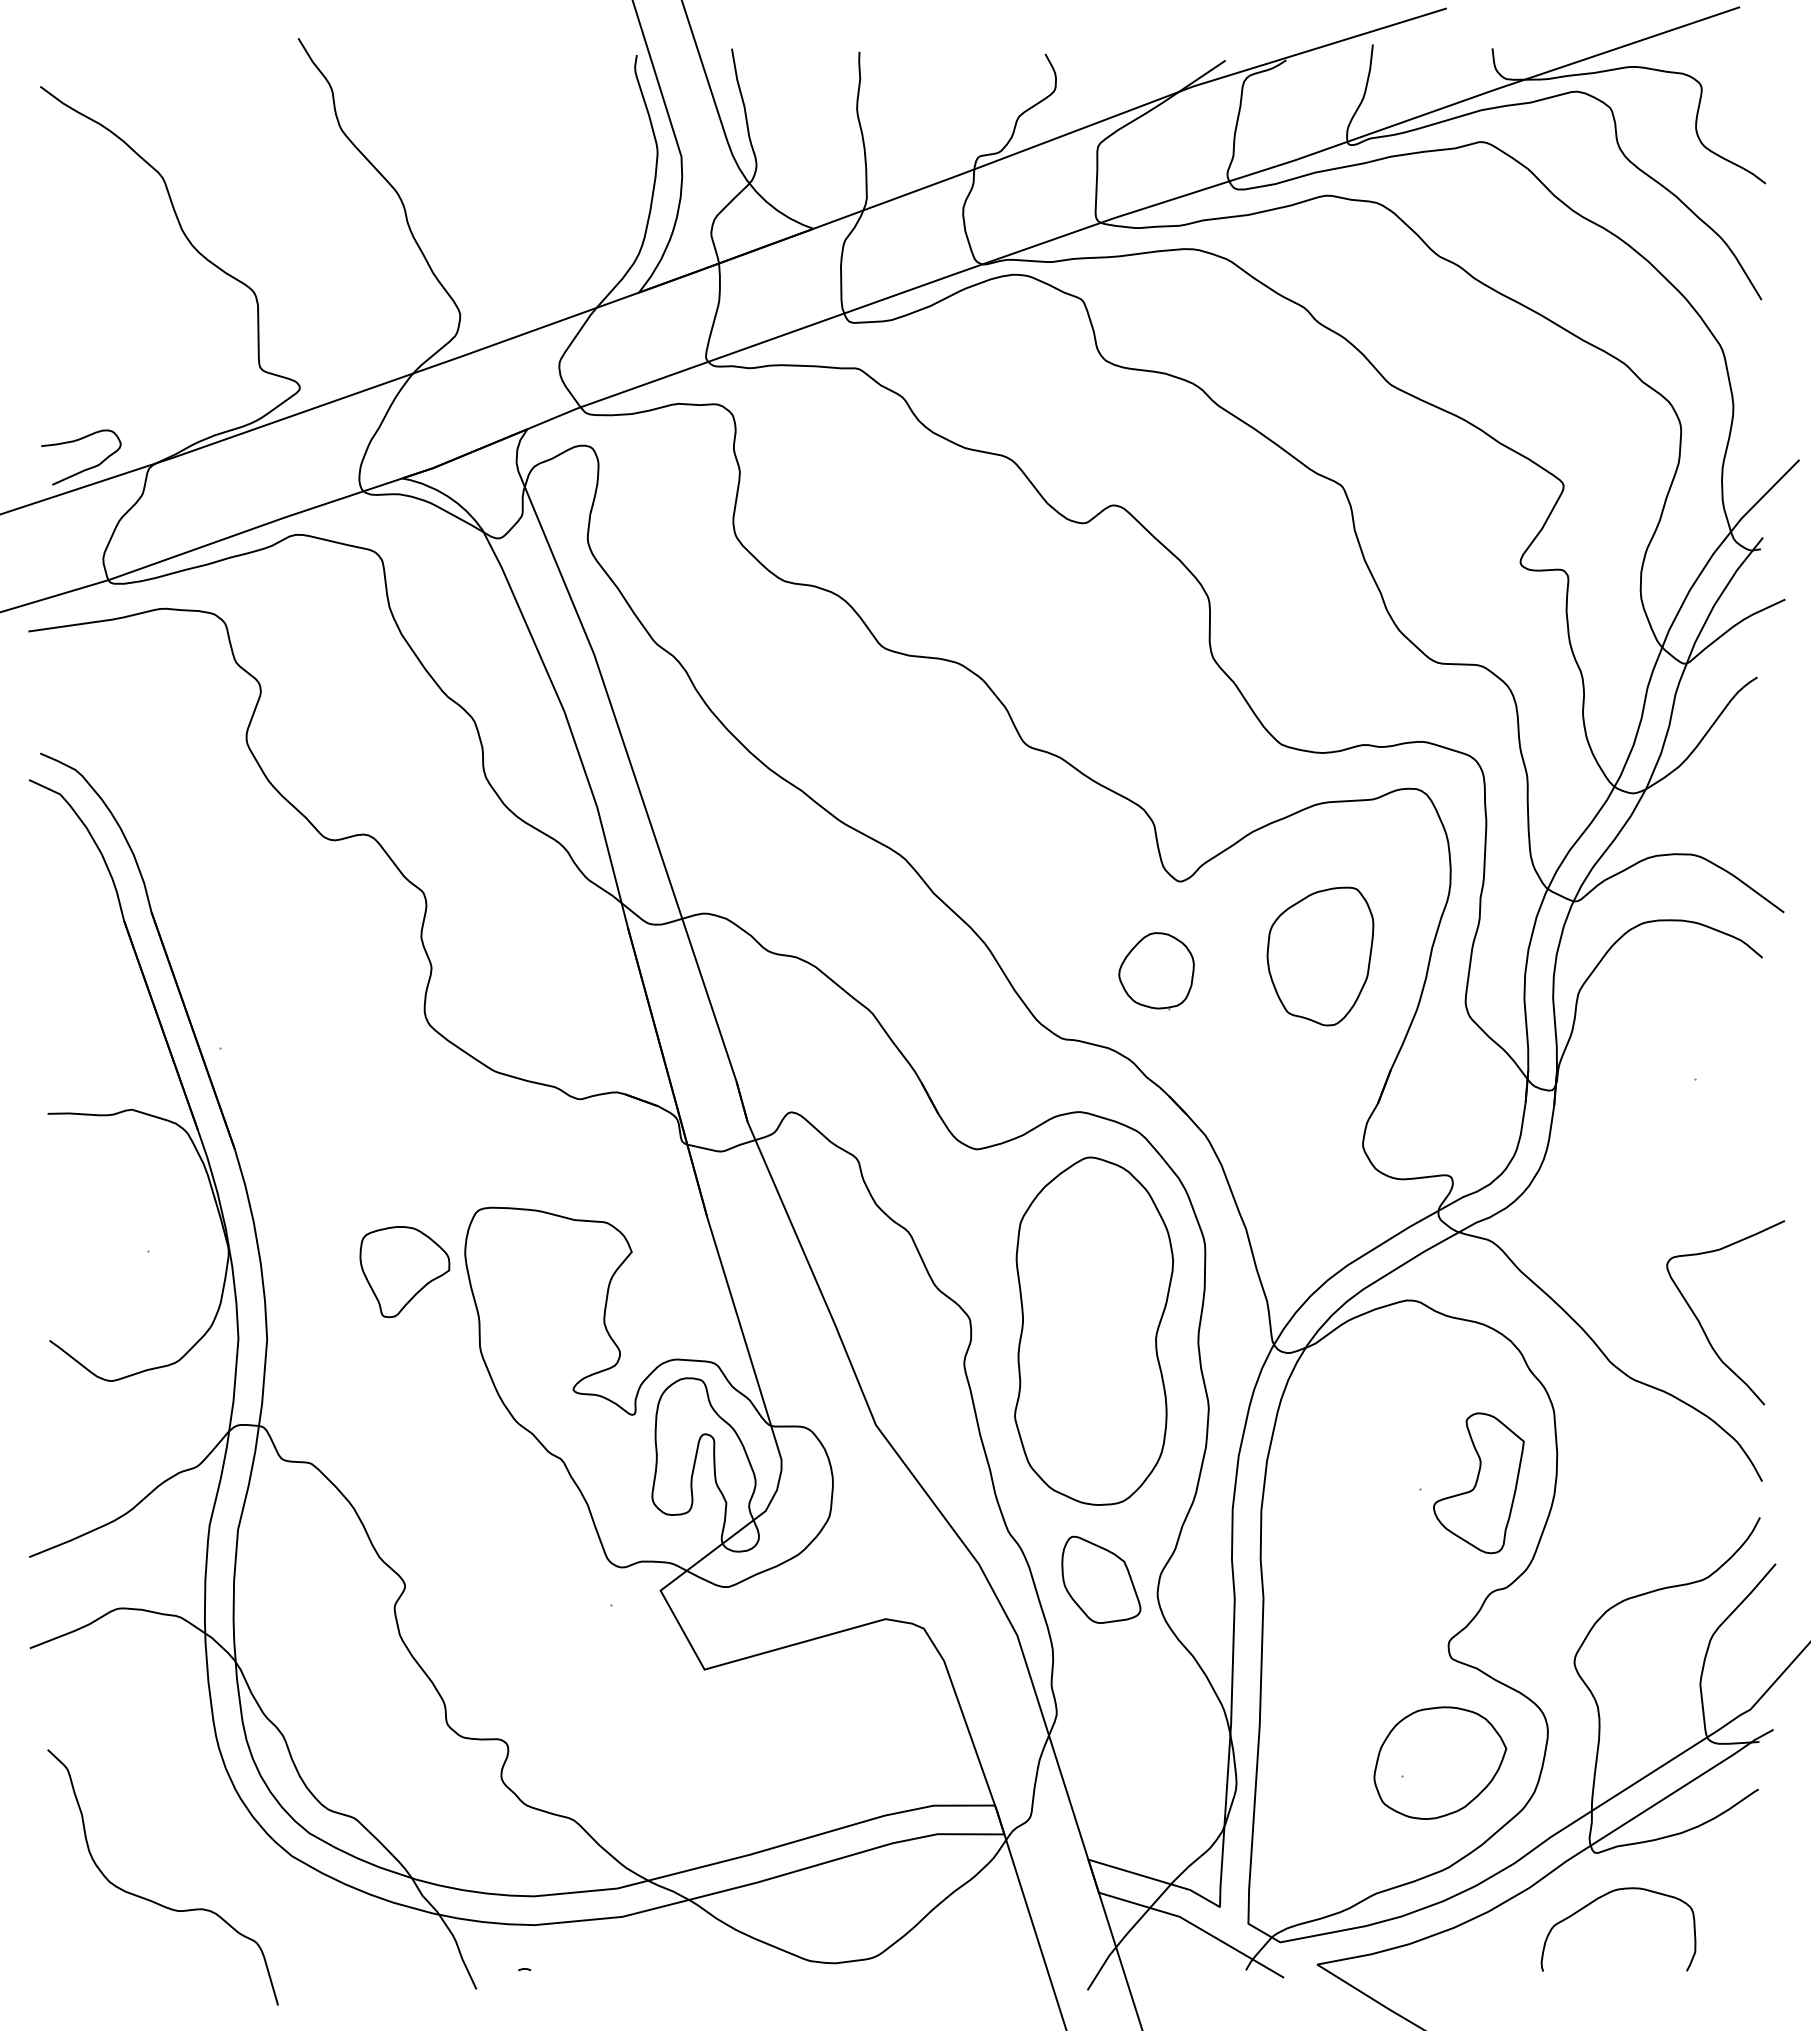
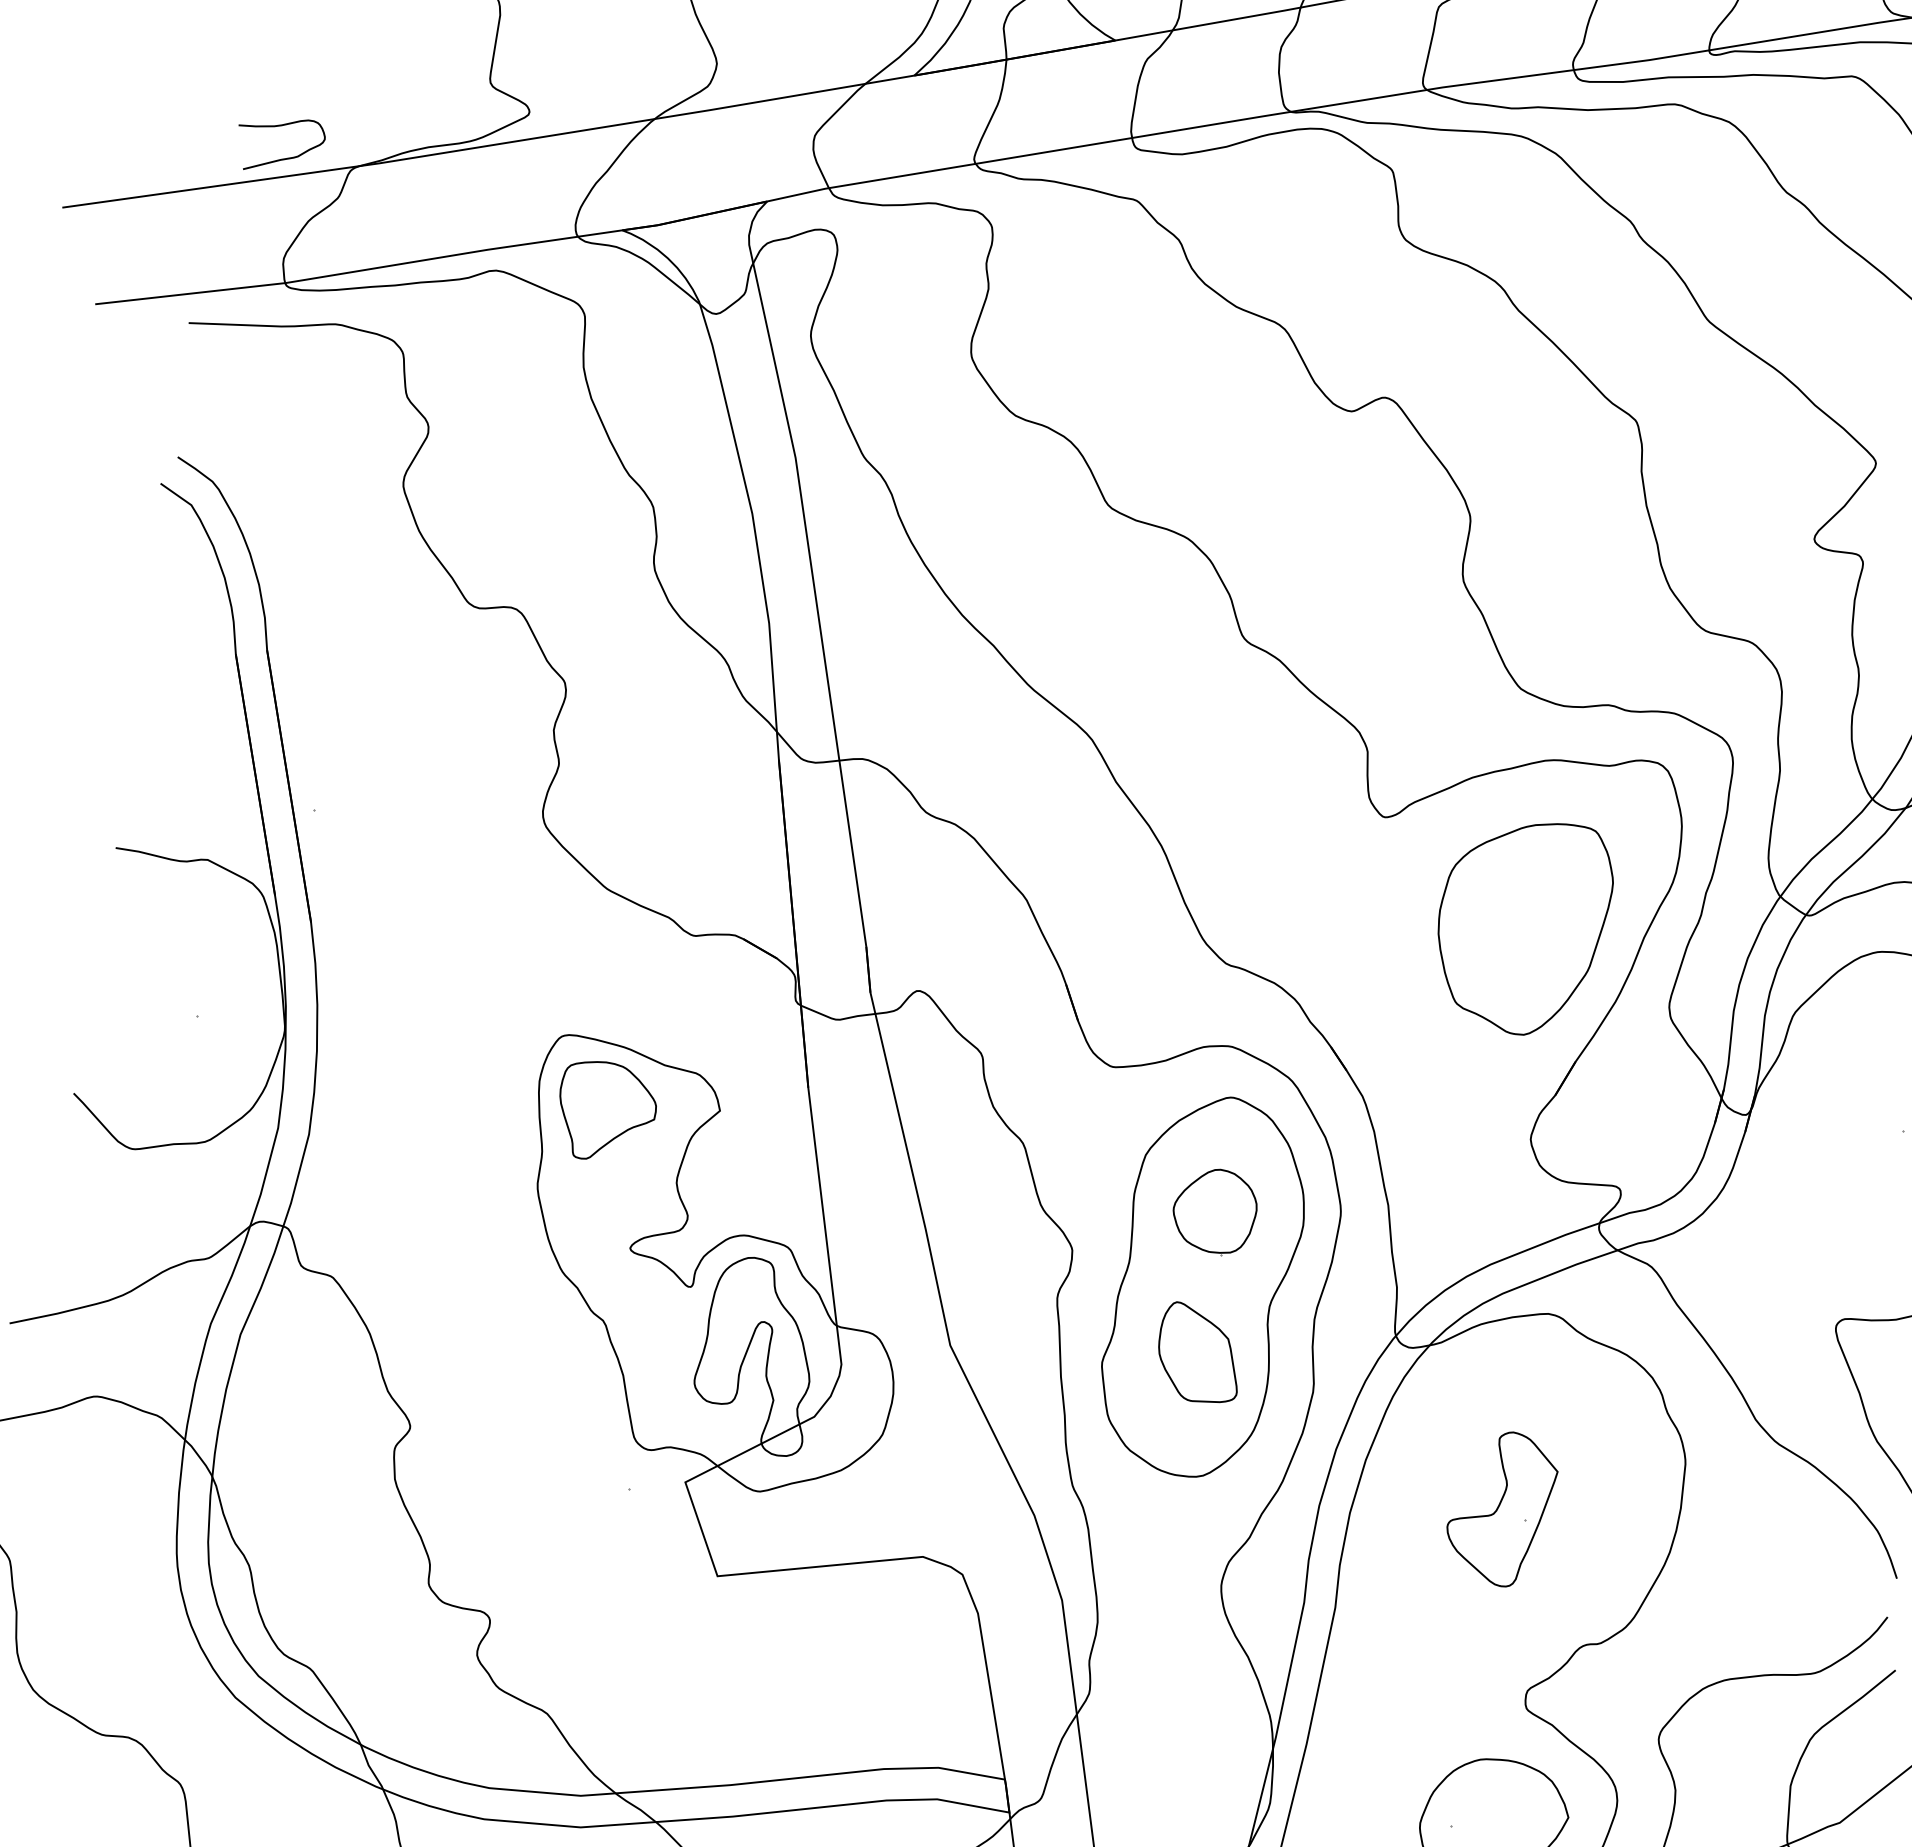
part: (1320, 956) -> (1521, 925), size x1.43
part: (1156, 971) -> (1214, 1211), moved
part: (404, 1272) -> (605, 1113), moved
part: (1478, 1483) -> (1500, 1508), moved
part: (1101, 1579) -> (1200, 1353), moved

